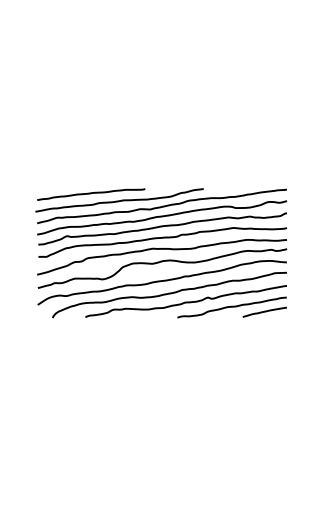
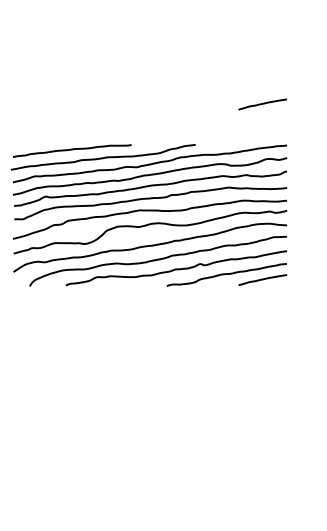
line: (264, 151) -> (262, 103), added

